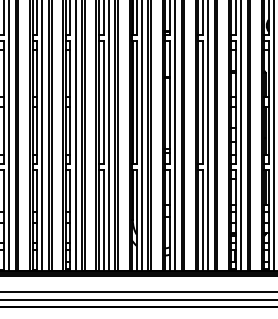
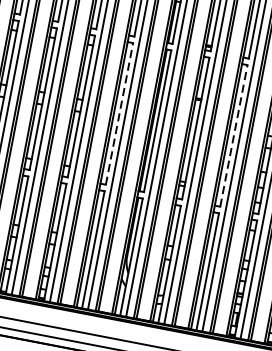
line: (103, 102) -> (119, 113), solid -> dashed
line: (202, 102) -> (233, 135), solid -> dashed

